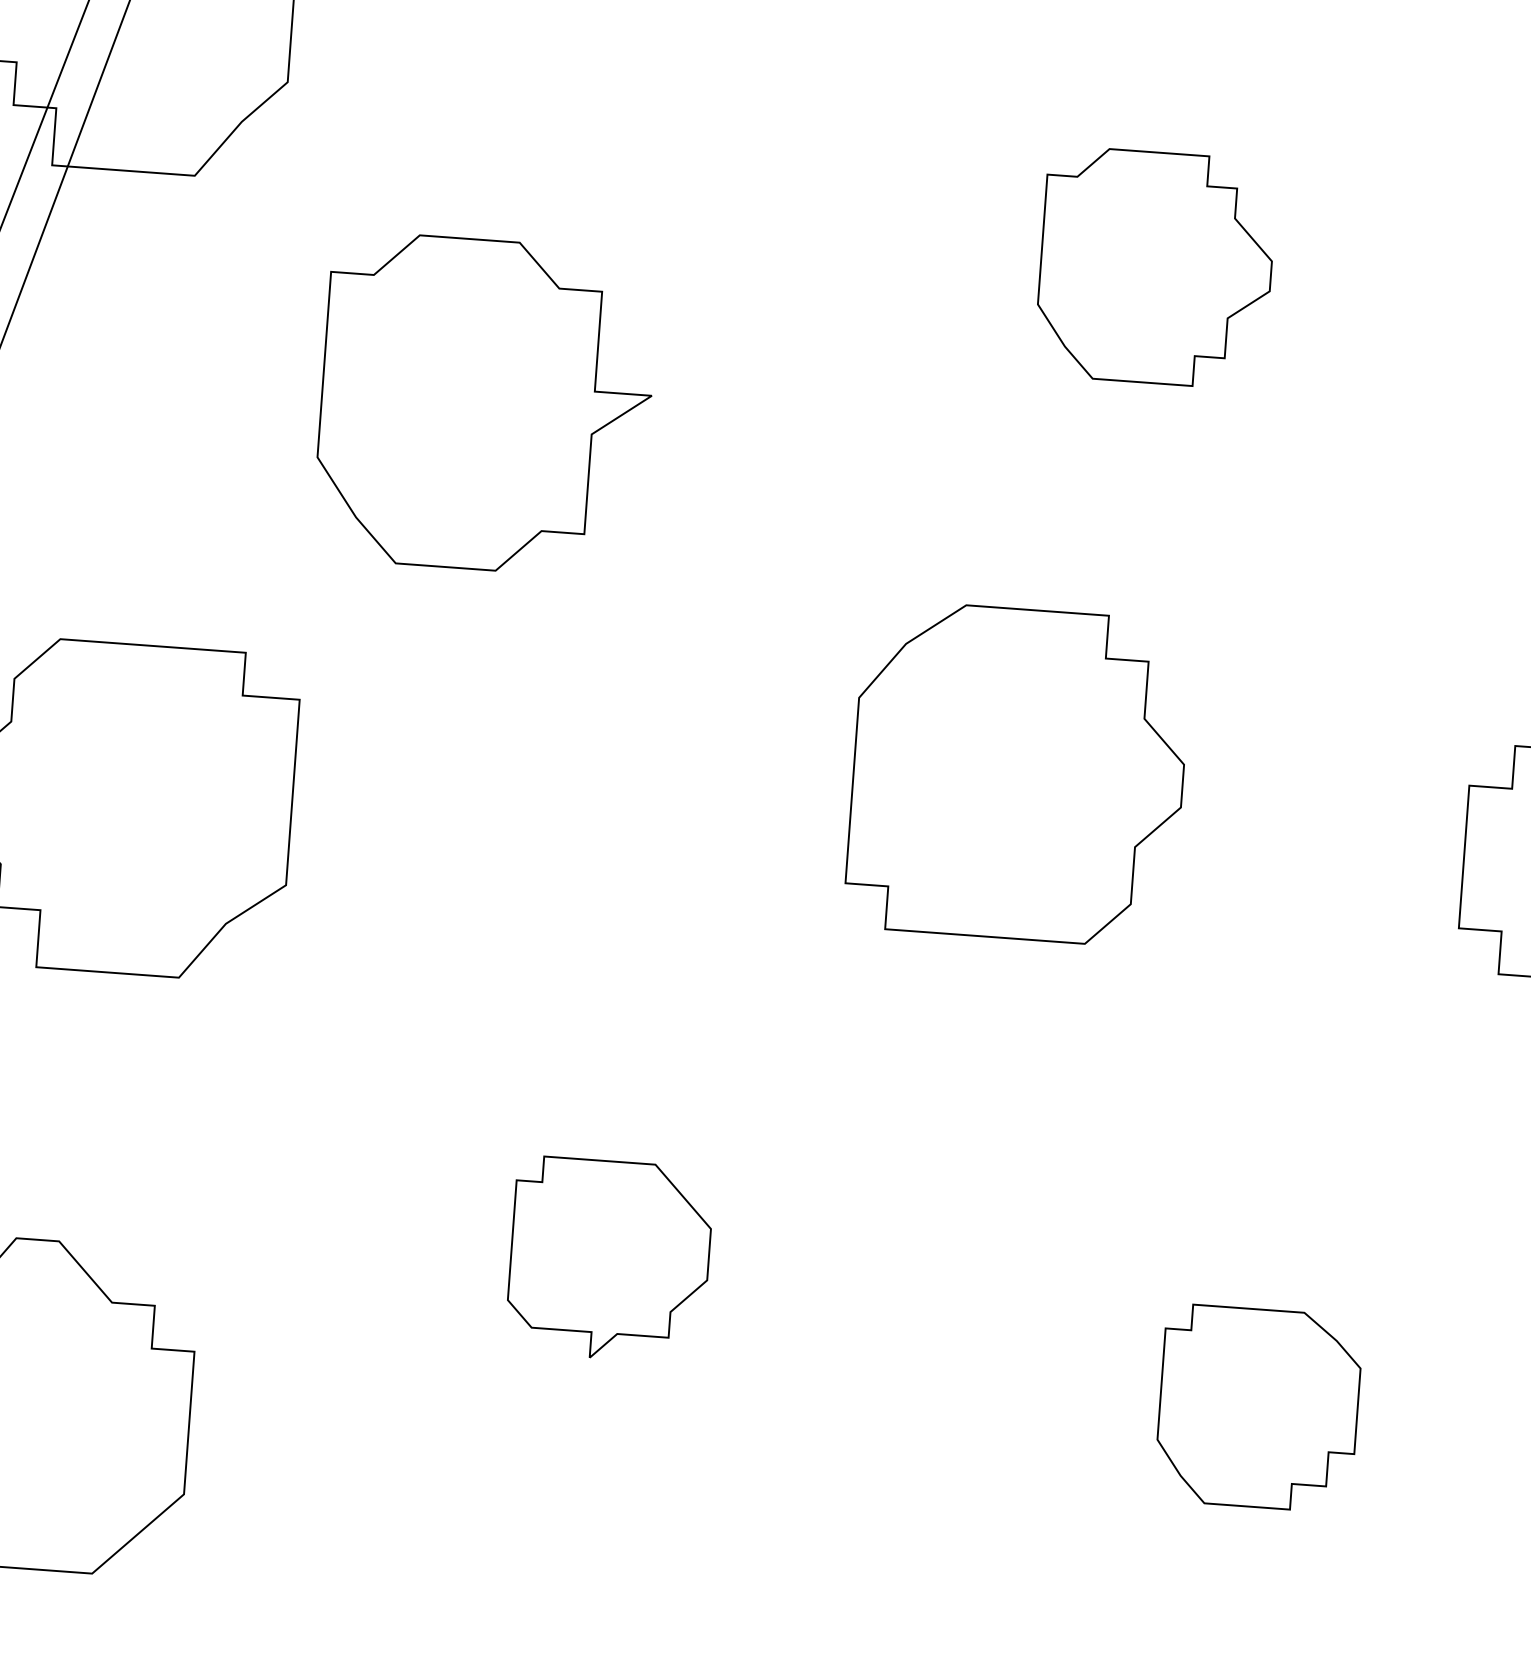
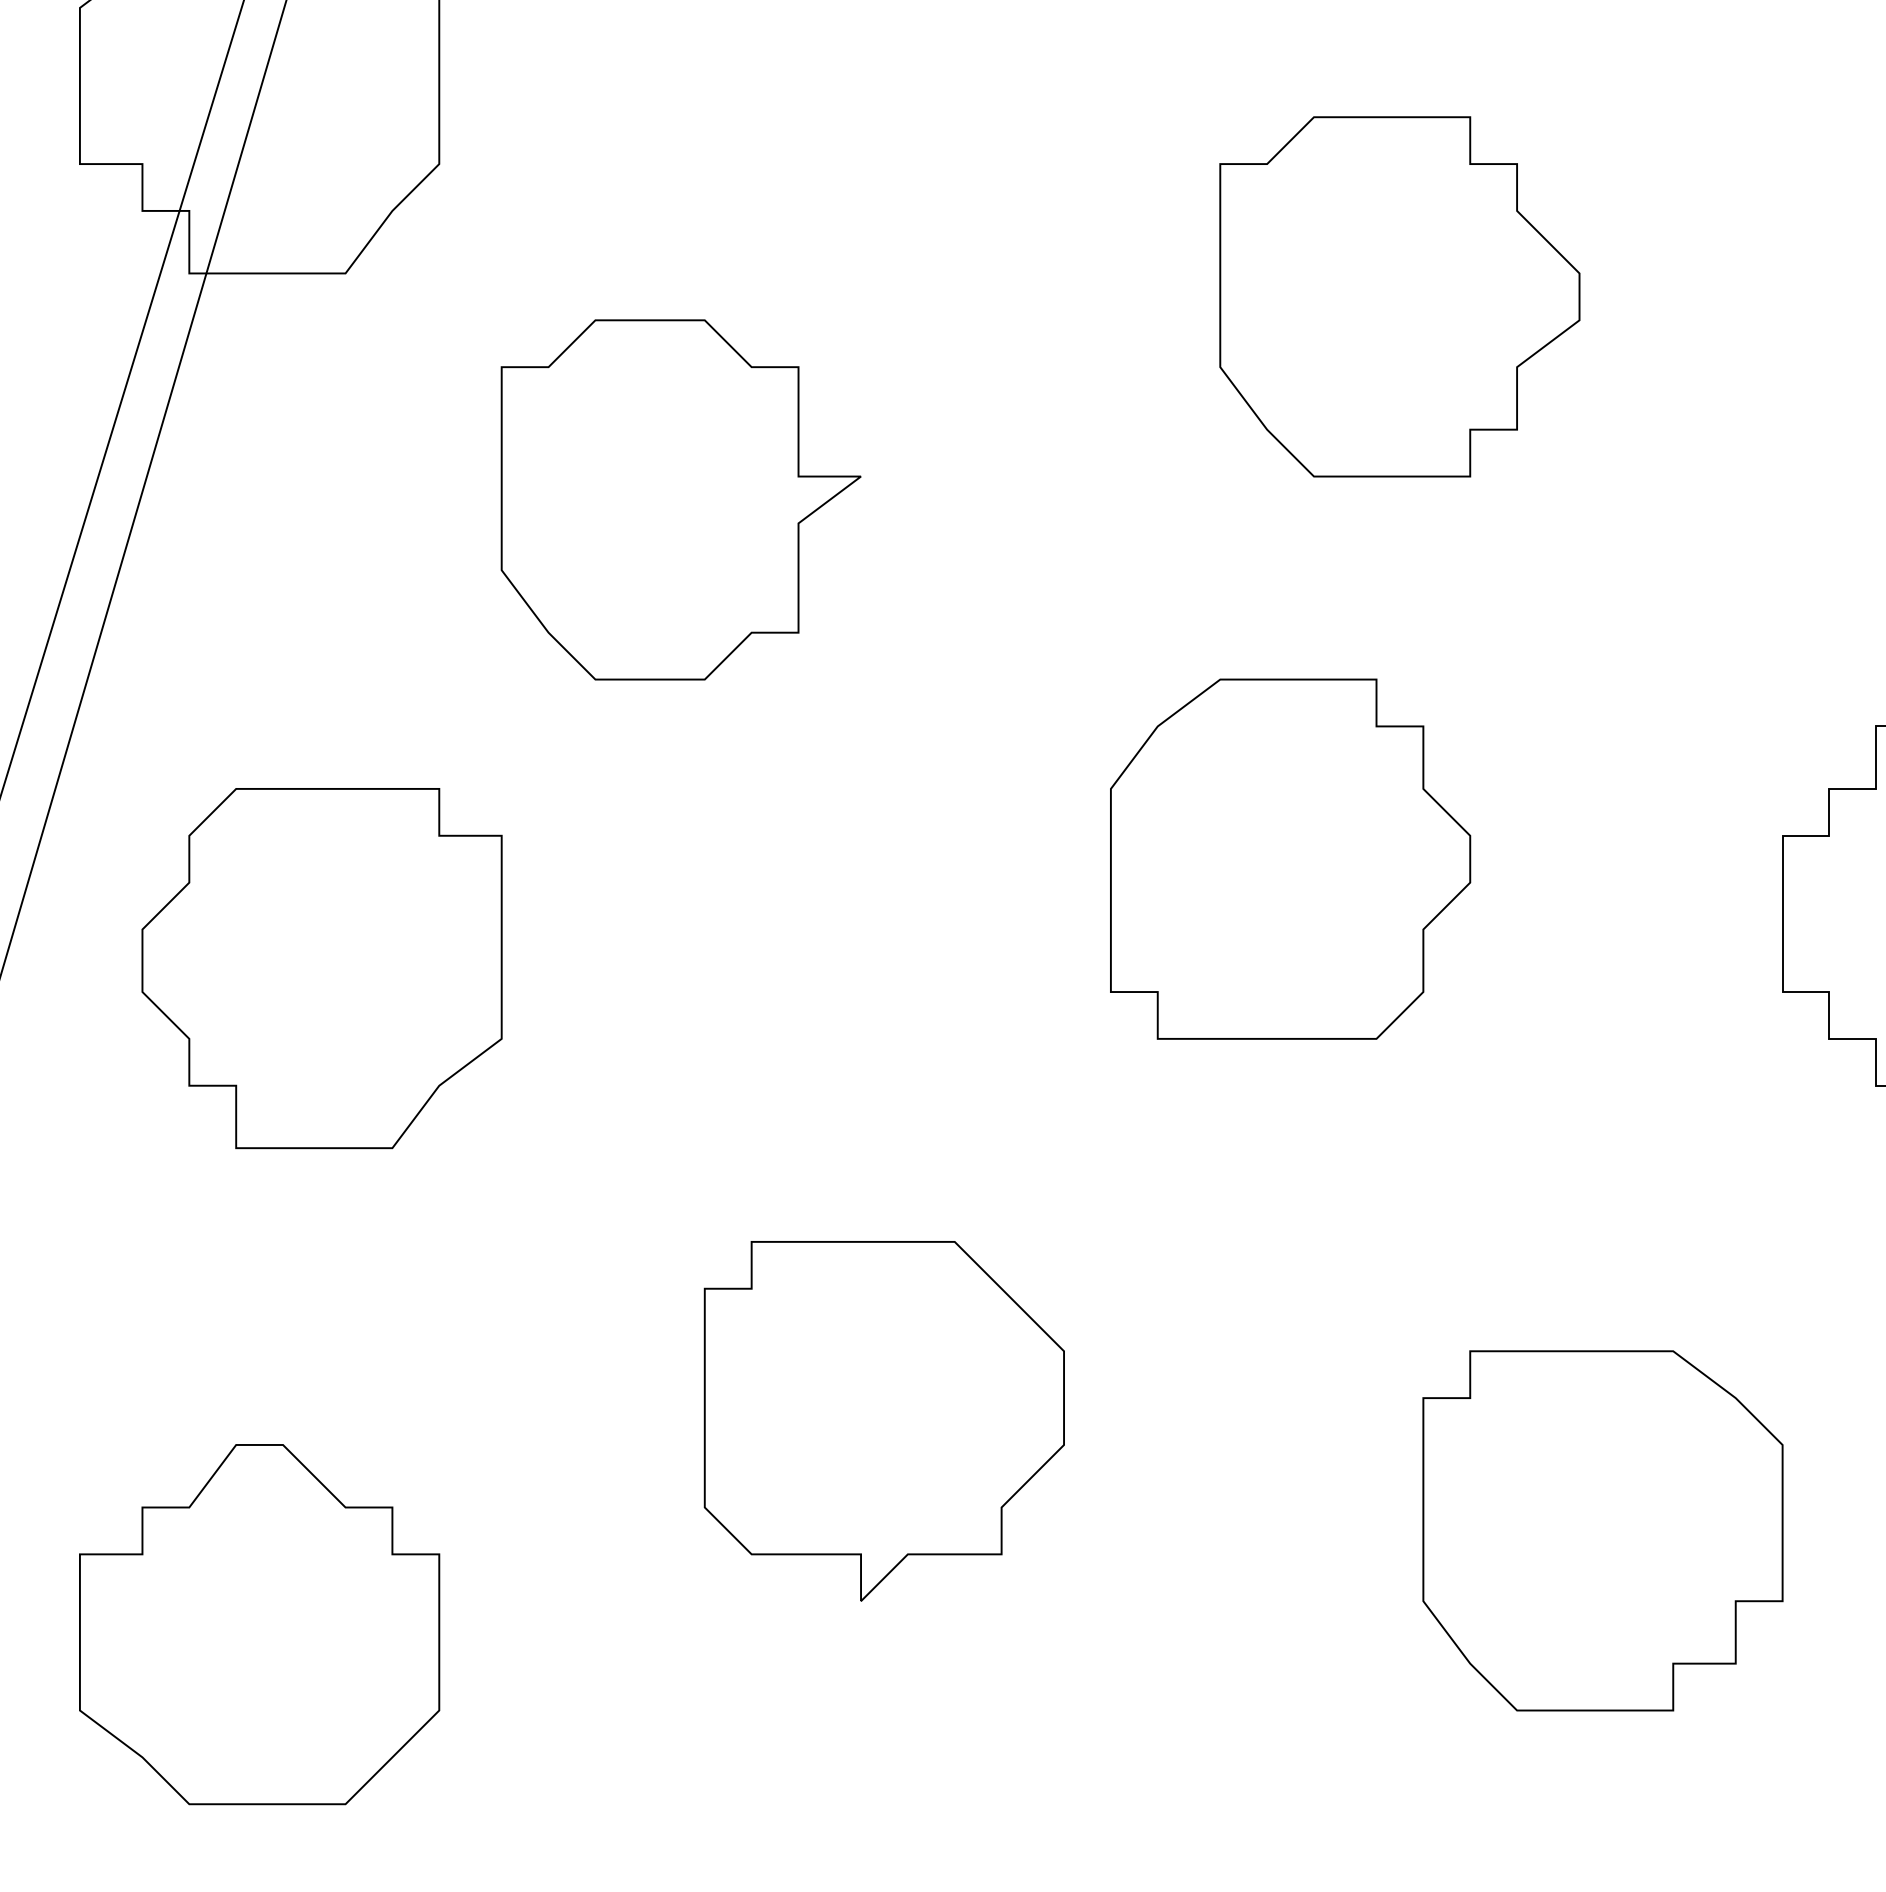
part: (1155, 267) -> (1399, 296), size x1.43
part: (609, 1260) -> (883, 1421), size x1.67
part: (1258, 1407) -> (1602, 1530), size x1.67

